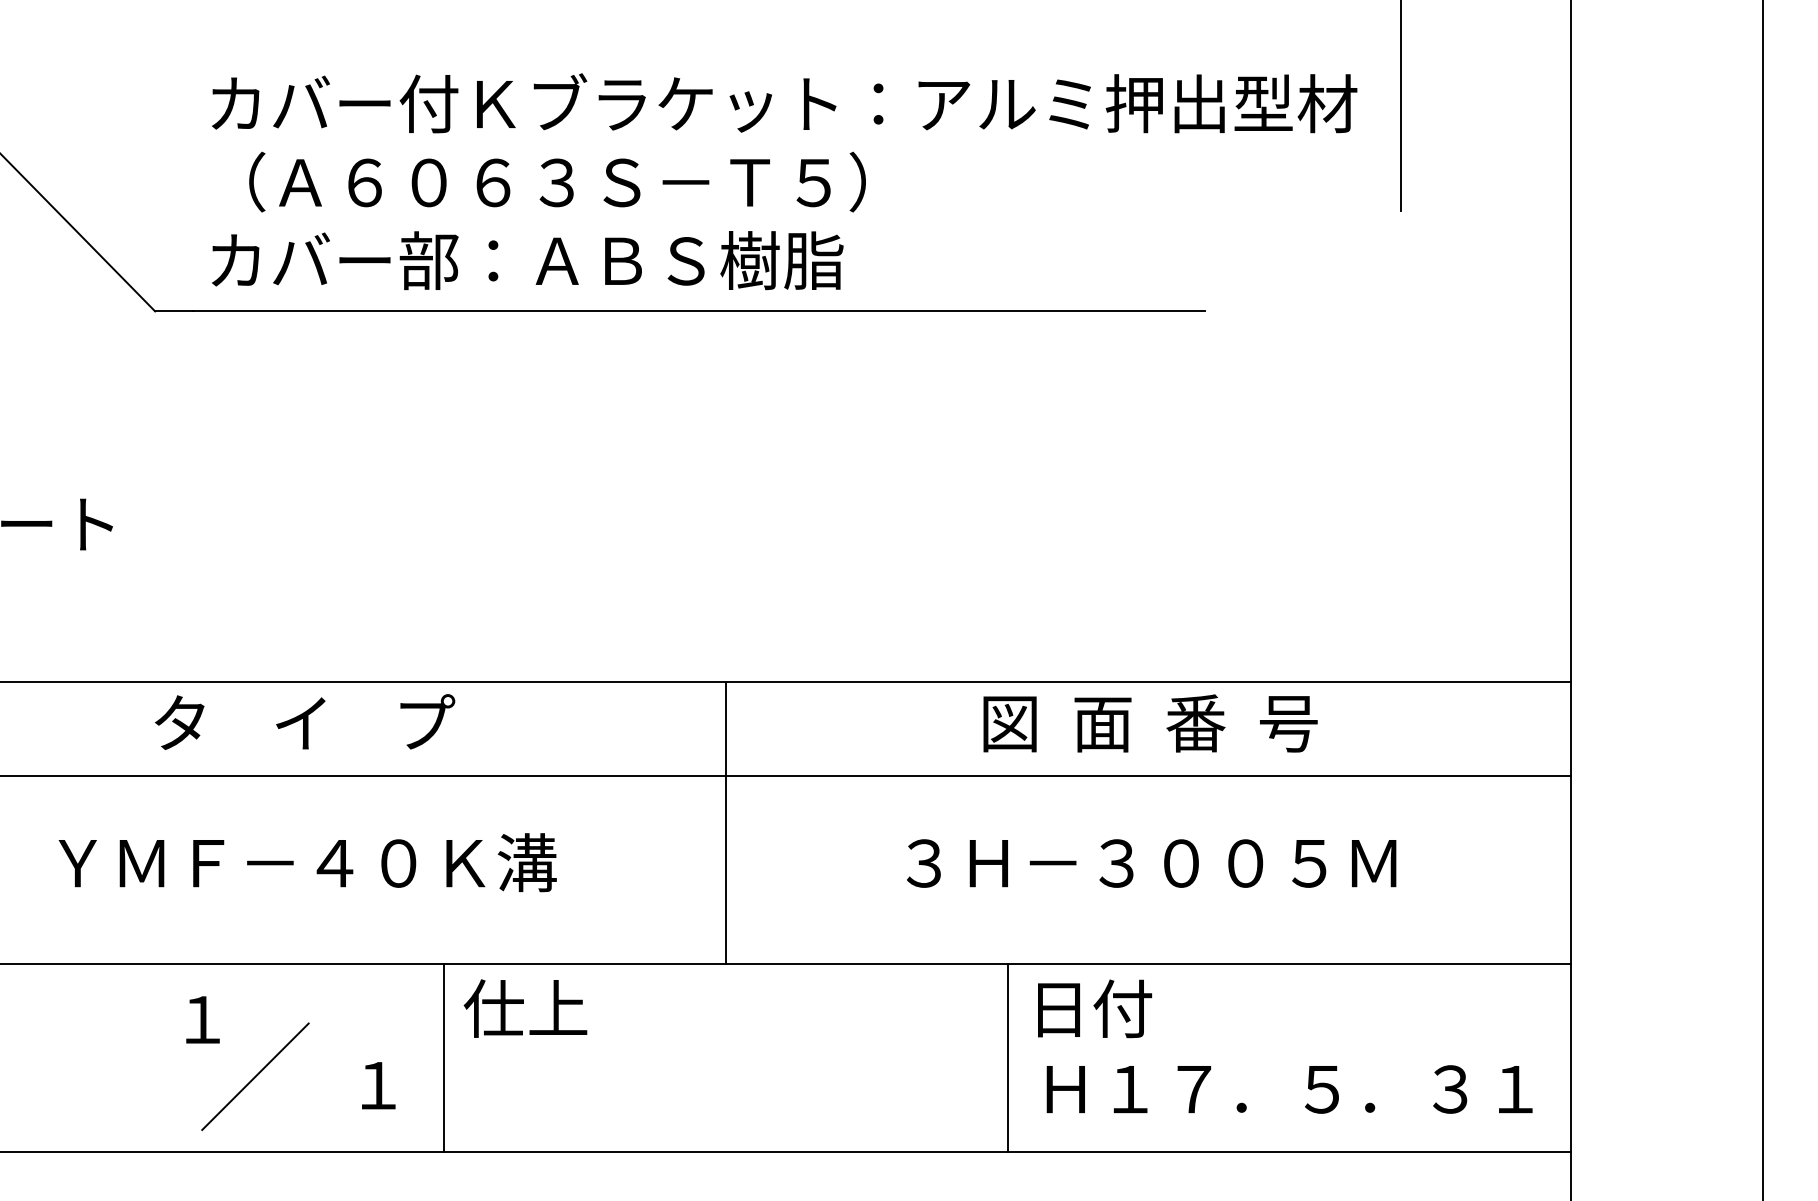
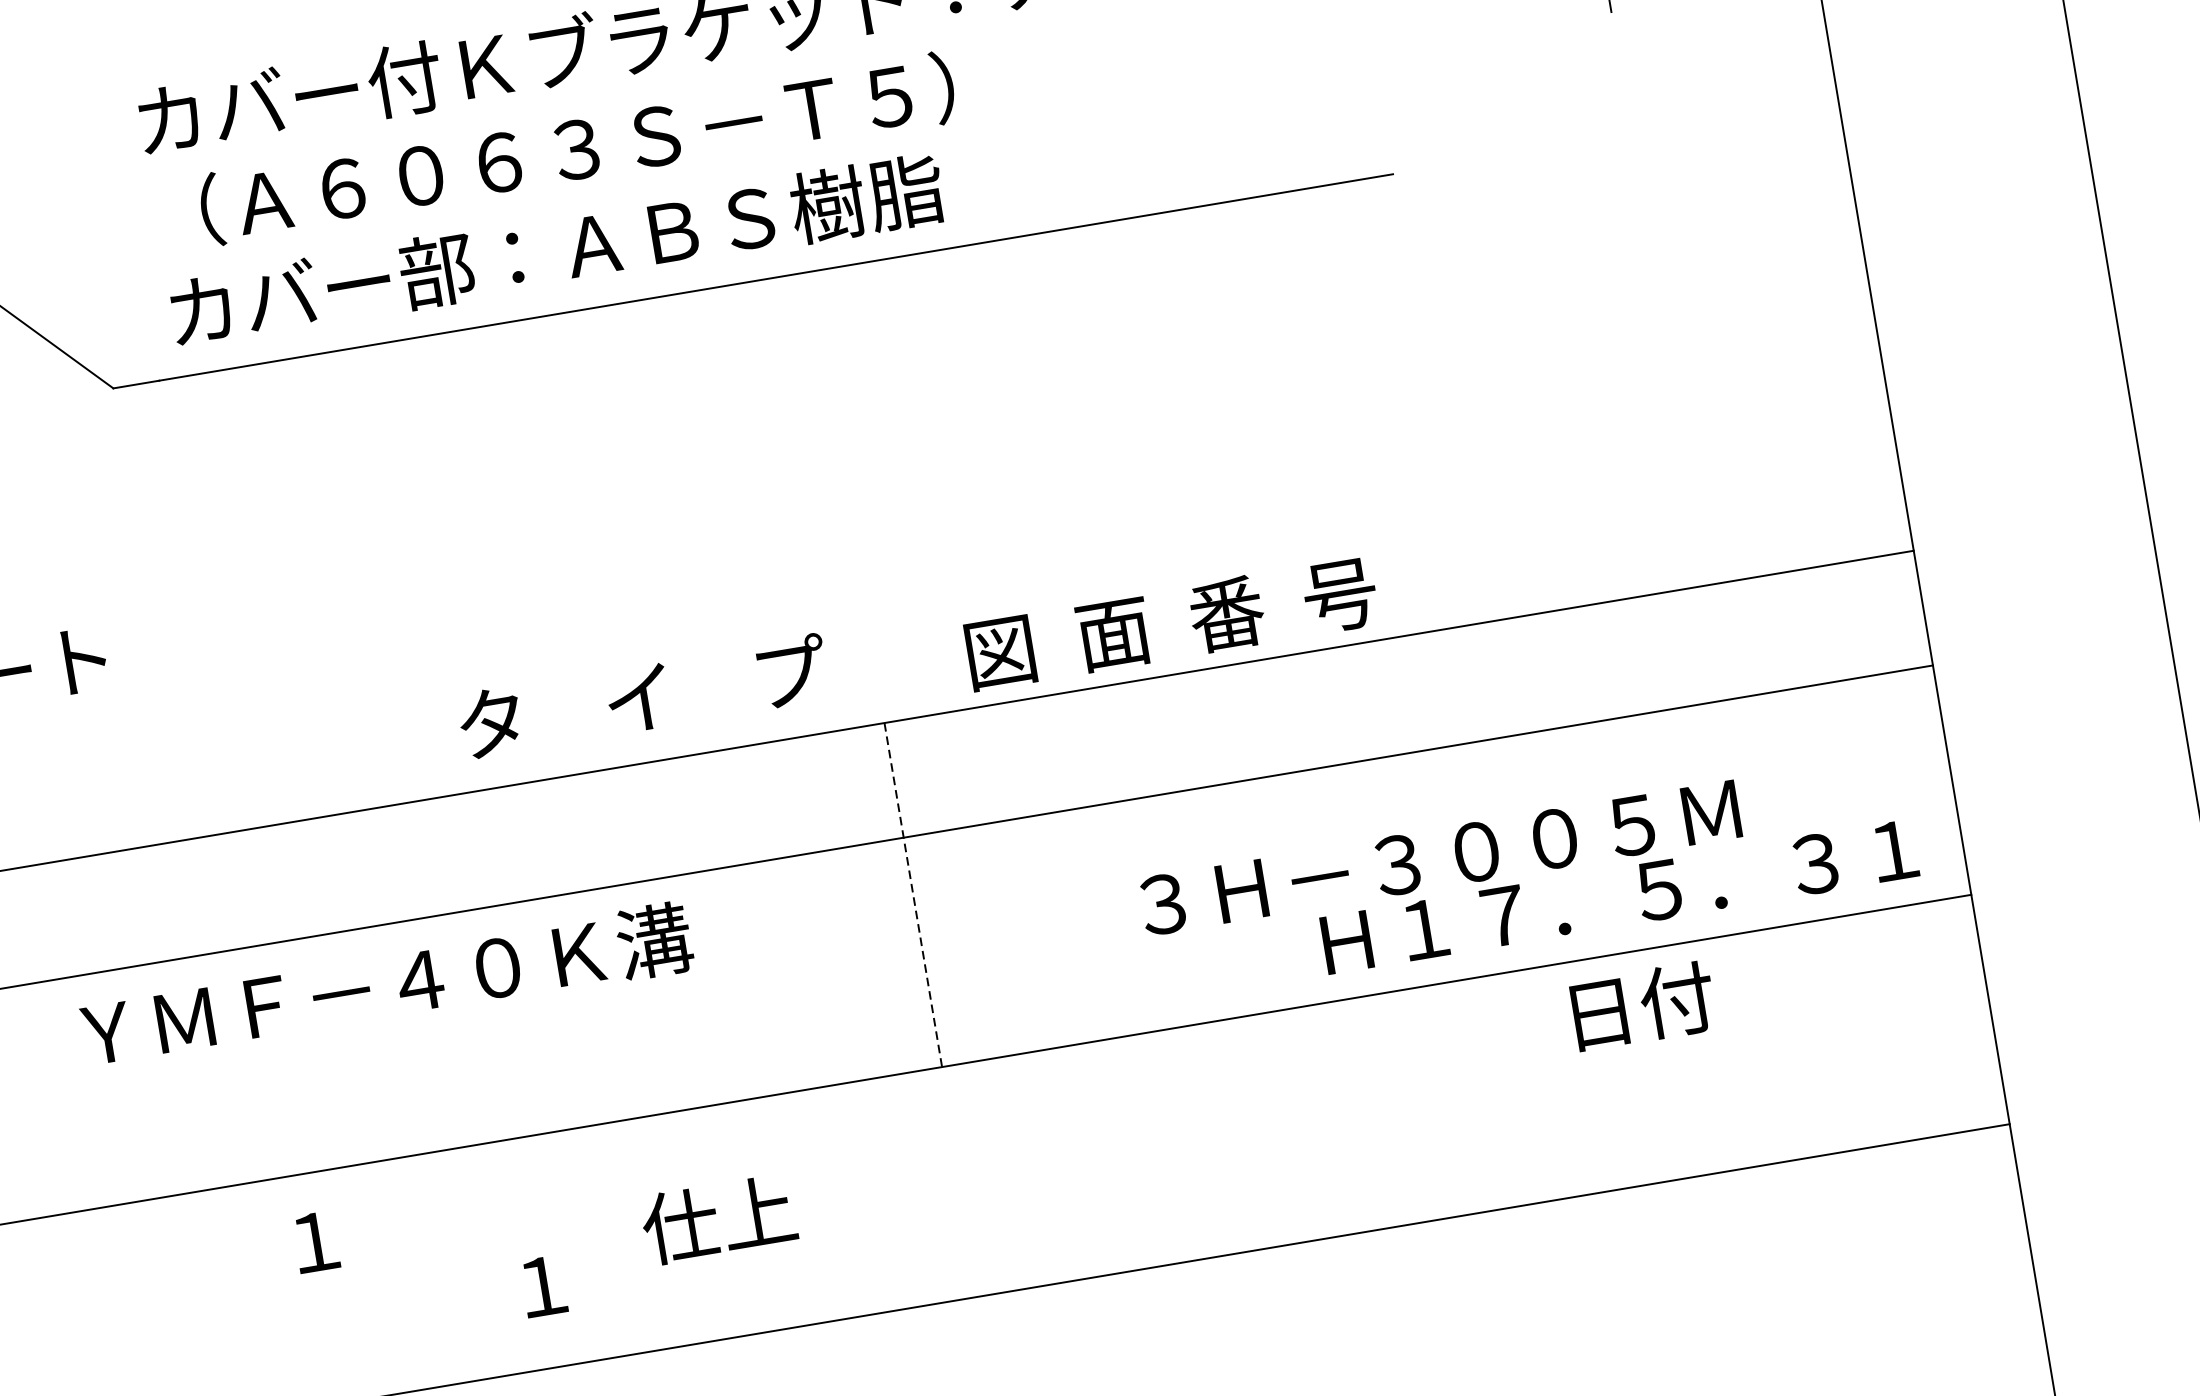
text: (305, 721) -> (643, 695), moved
text: (1150, 723) -> (1171, 623), moved
line: (725, 823) -> (912, 896), solid -> dashed
text: (307, 862) -> (386, 985), moved
text: (525, 1008) -> (718, 1219), moved
text: (1095, 1008) -> (1644, 1005), moved
line: (443, 1057) -> (616, 1238), removed
line: (1008, 1057) -> (1305, 1123), removed
line: (255, 1076) -> (391, 1300), removed
text: (1289, 1089) -> (1619, 896), moved

